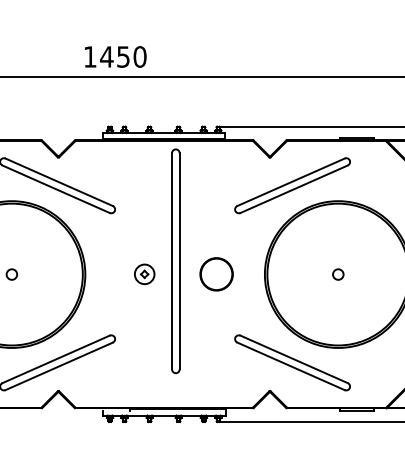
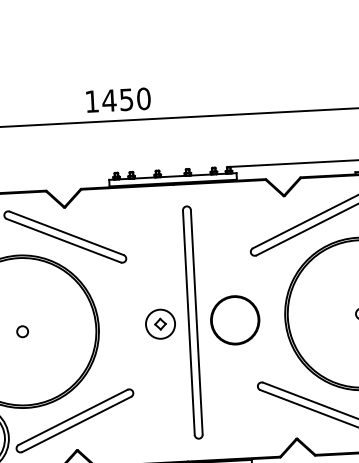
part: (175, 261) -> (192, 322), moved
part: (144, 274) -> (160, 324), size x1.43
circle: (216, 274) -> (235, 320), size x1.43

